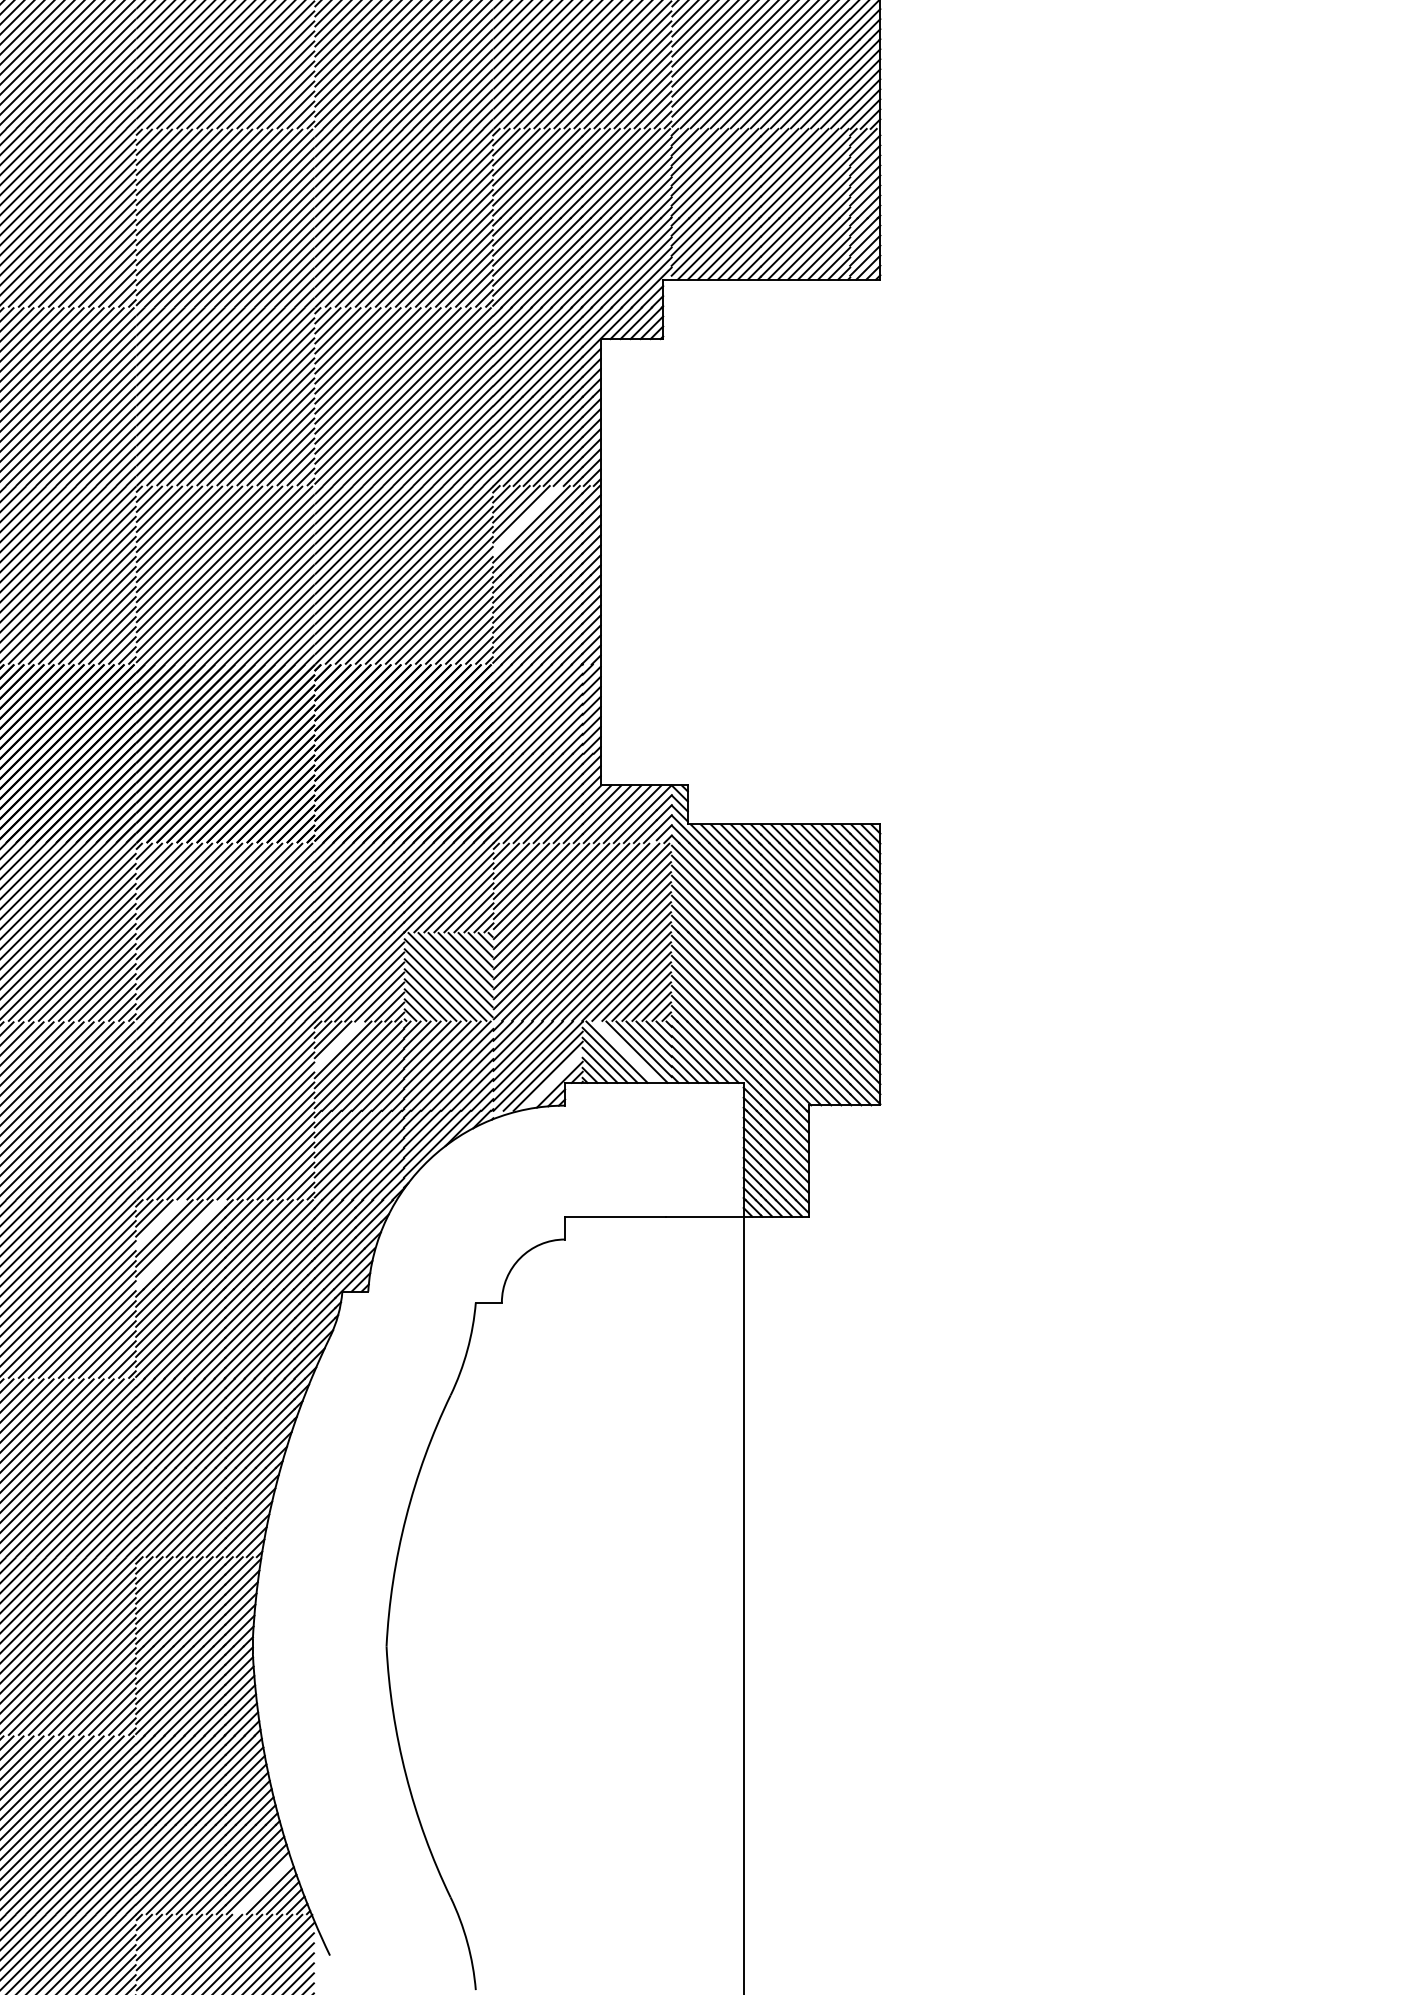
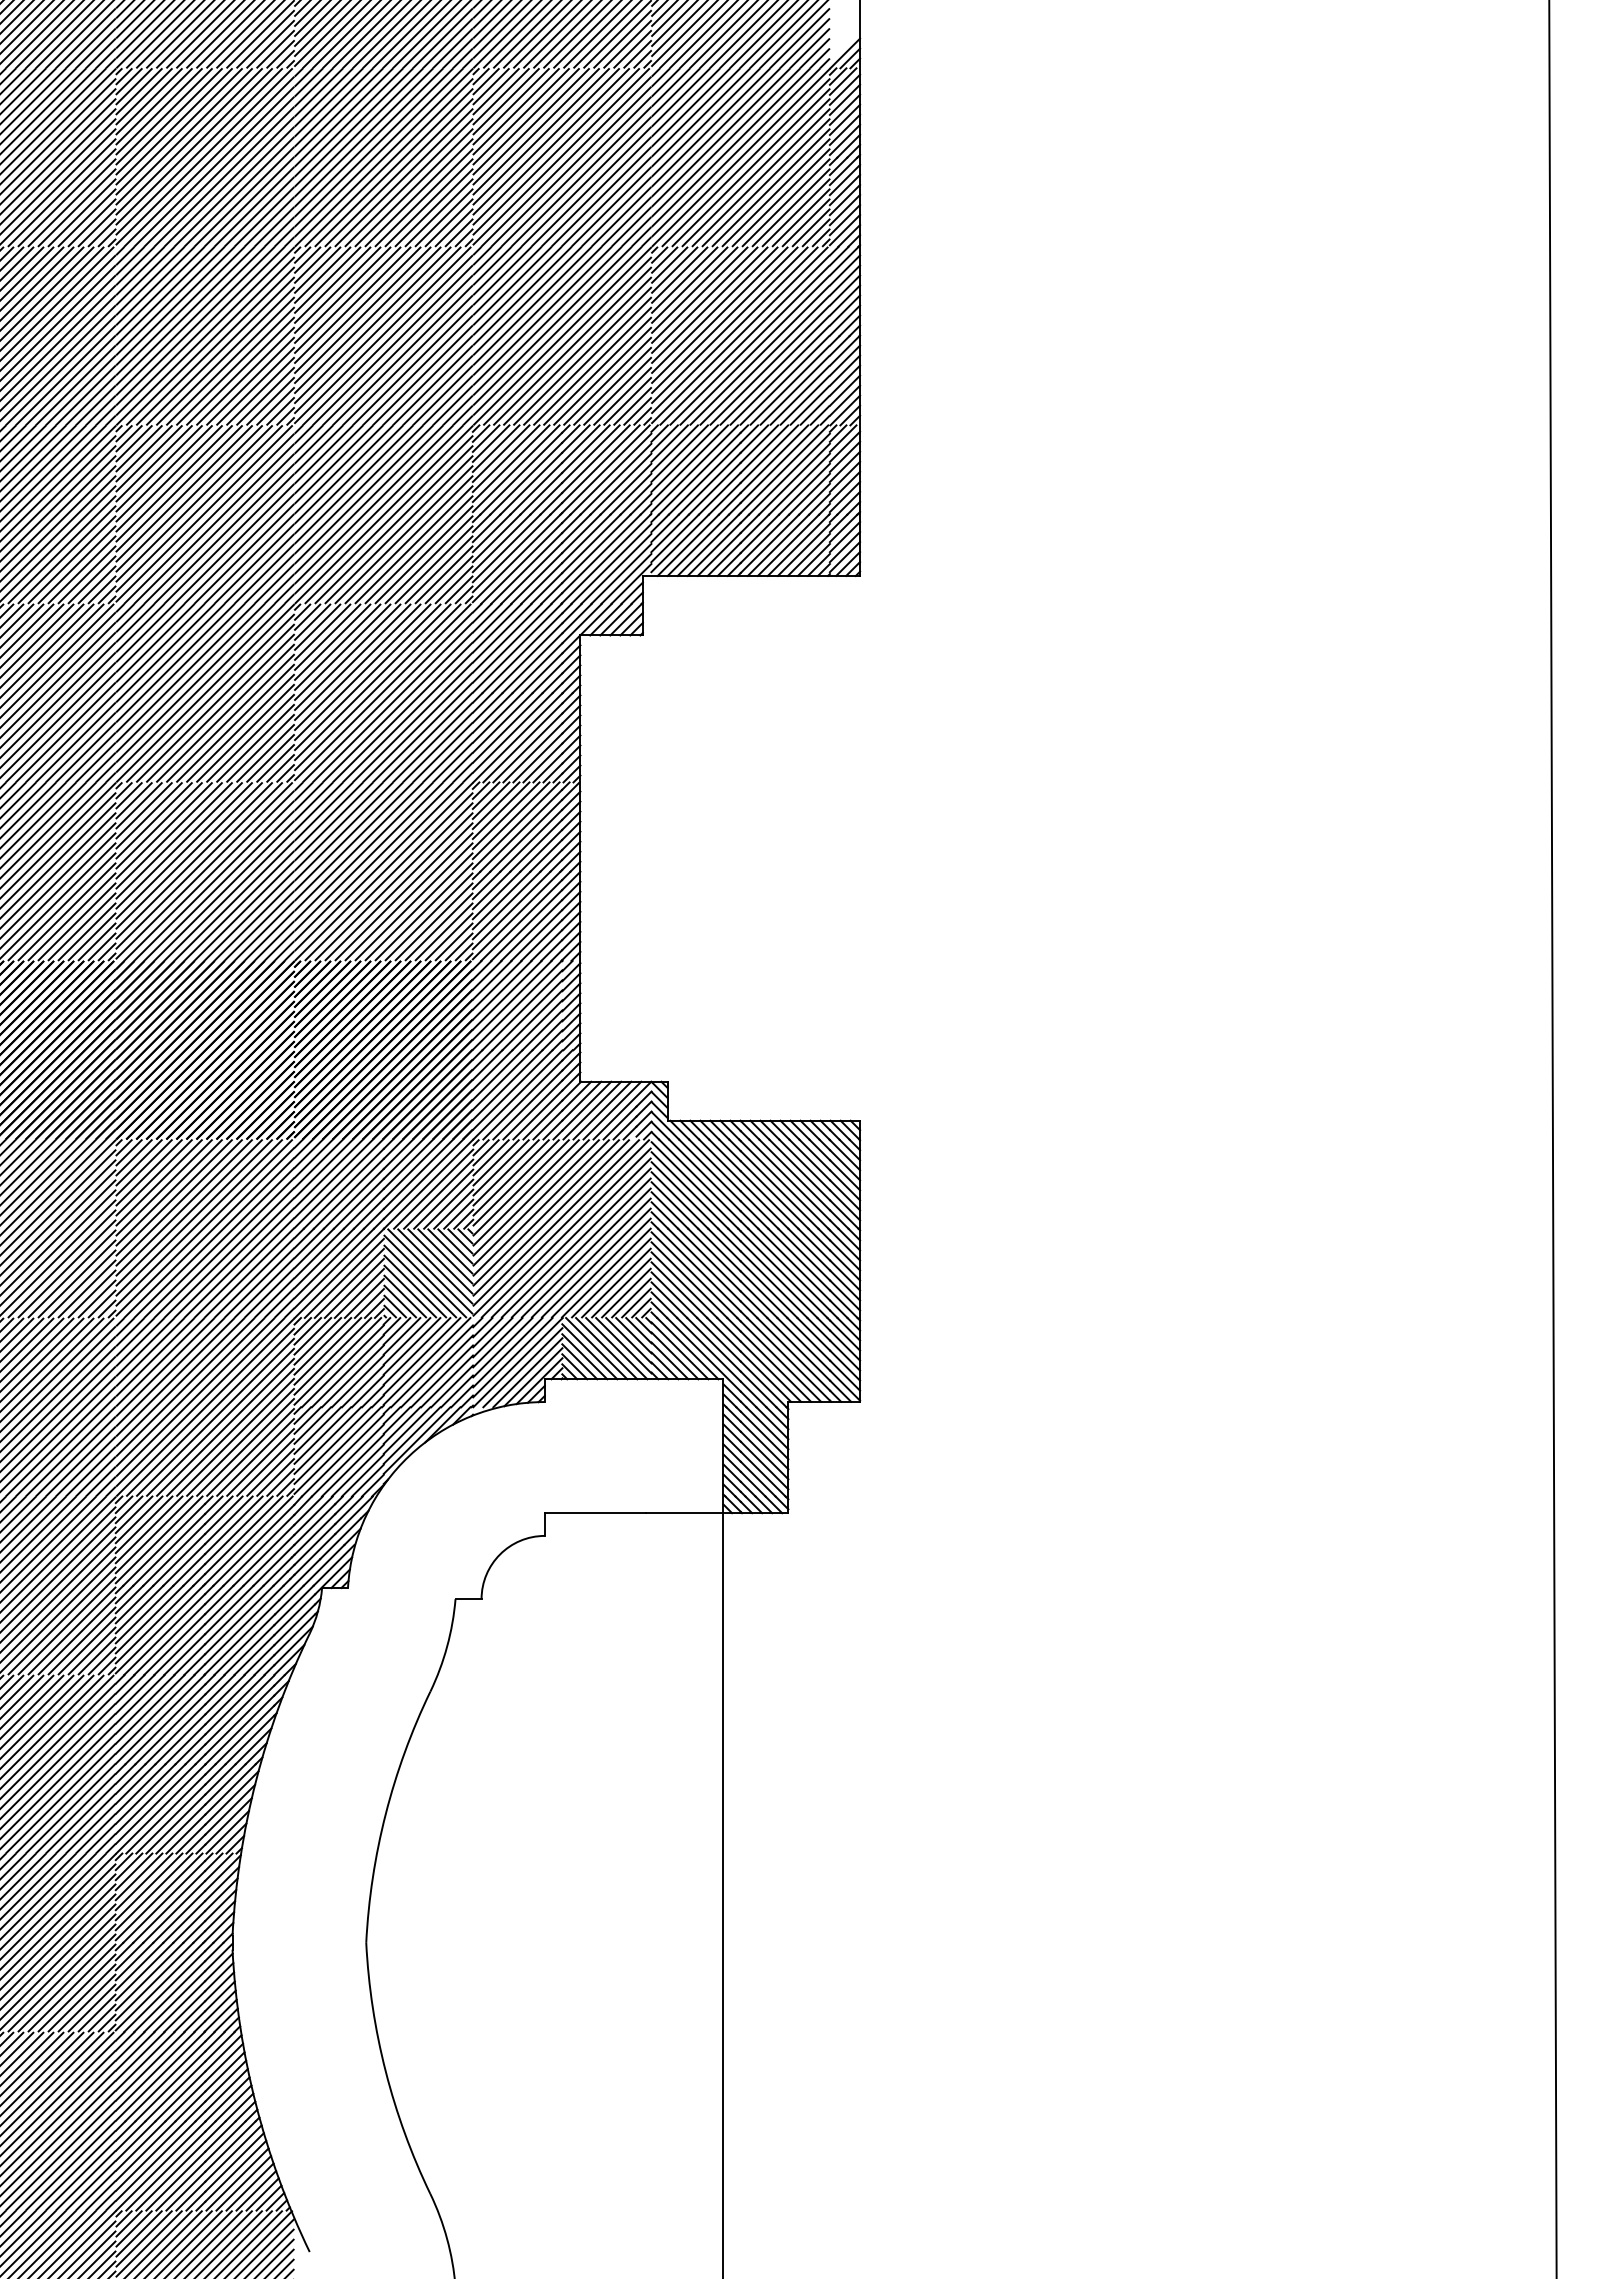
line: (525, 519) -> (505, 815), added
line: (337, 1045) -> (317, 1341), added
line: (626, 1052) -> (606, 1348), added
line: (553, 1081) -> (533, 1377), added
line: (158, 1223) -> (138, 1519), added
line: (178, 1243) -> (158, 1539), added
line: (263, 1887) -> (243, 2183), added

